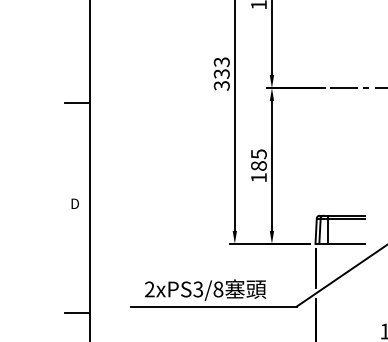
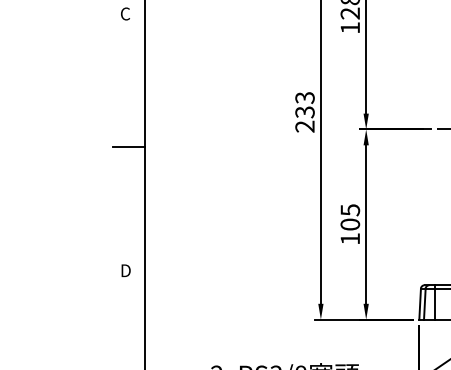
text: (221, 85) -> (304, 126), 333 -> 233
text: (258, 165) -> (349, 223), 185 -> 105

